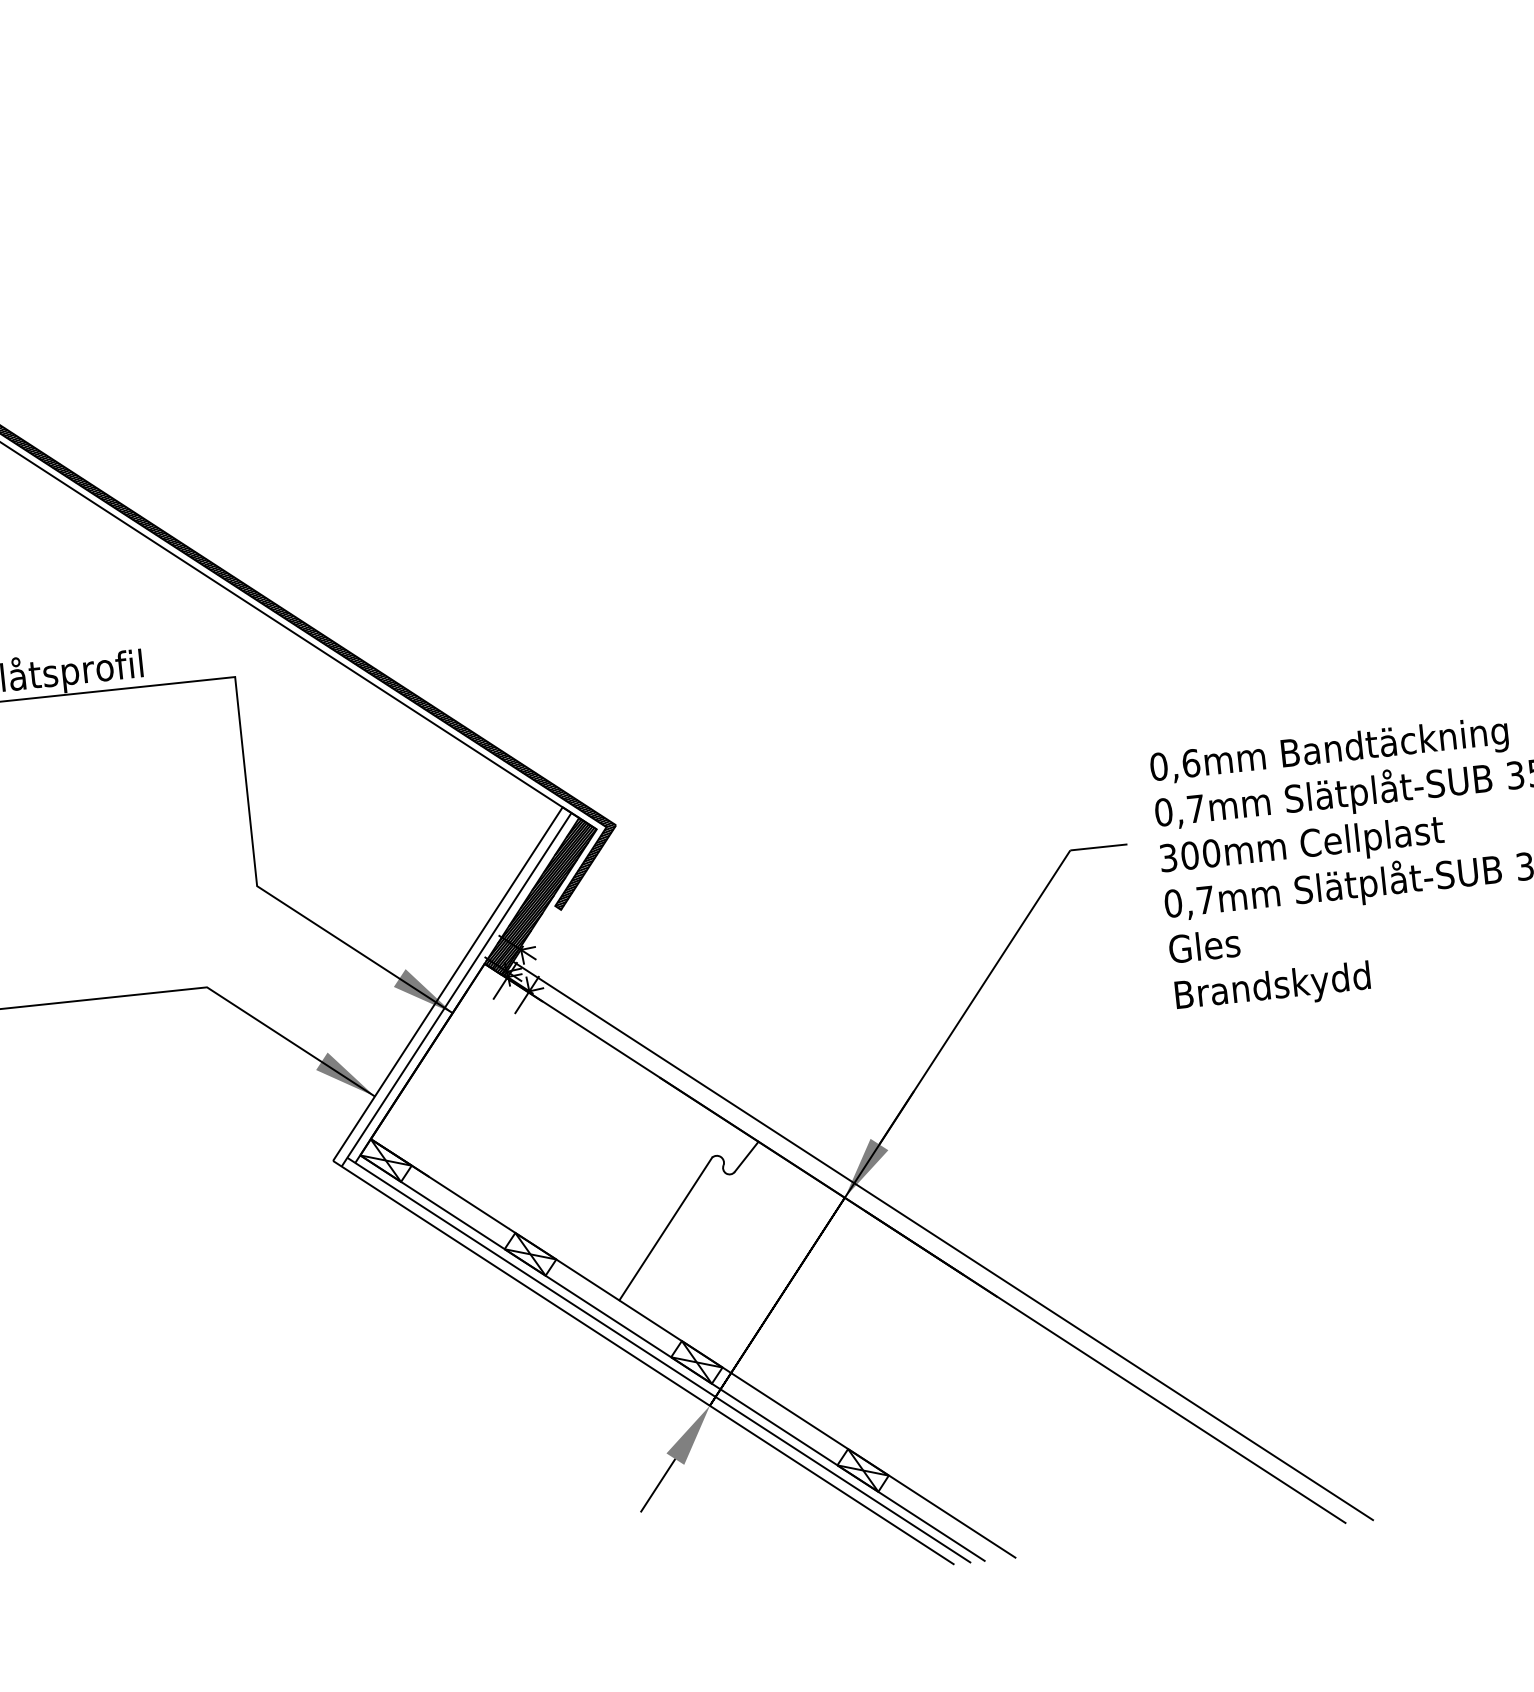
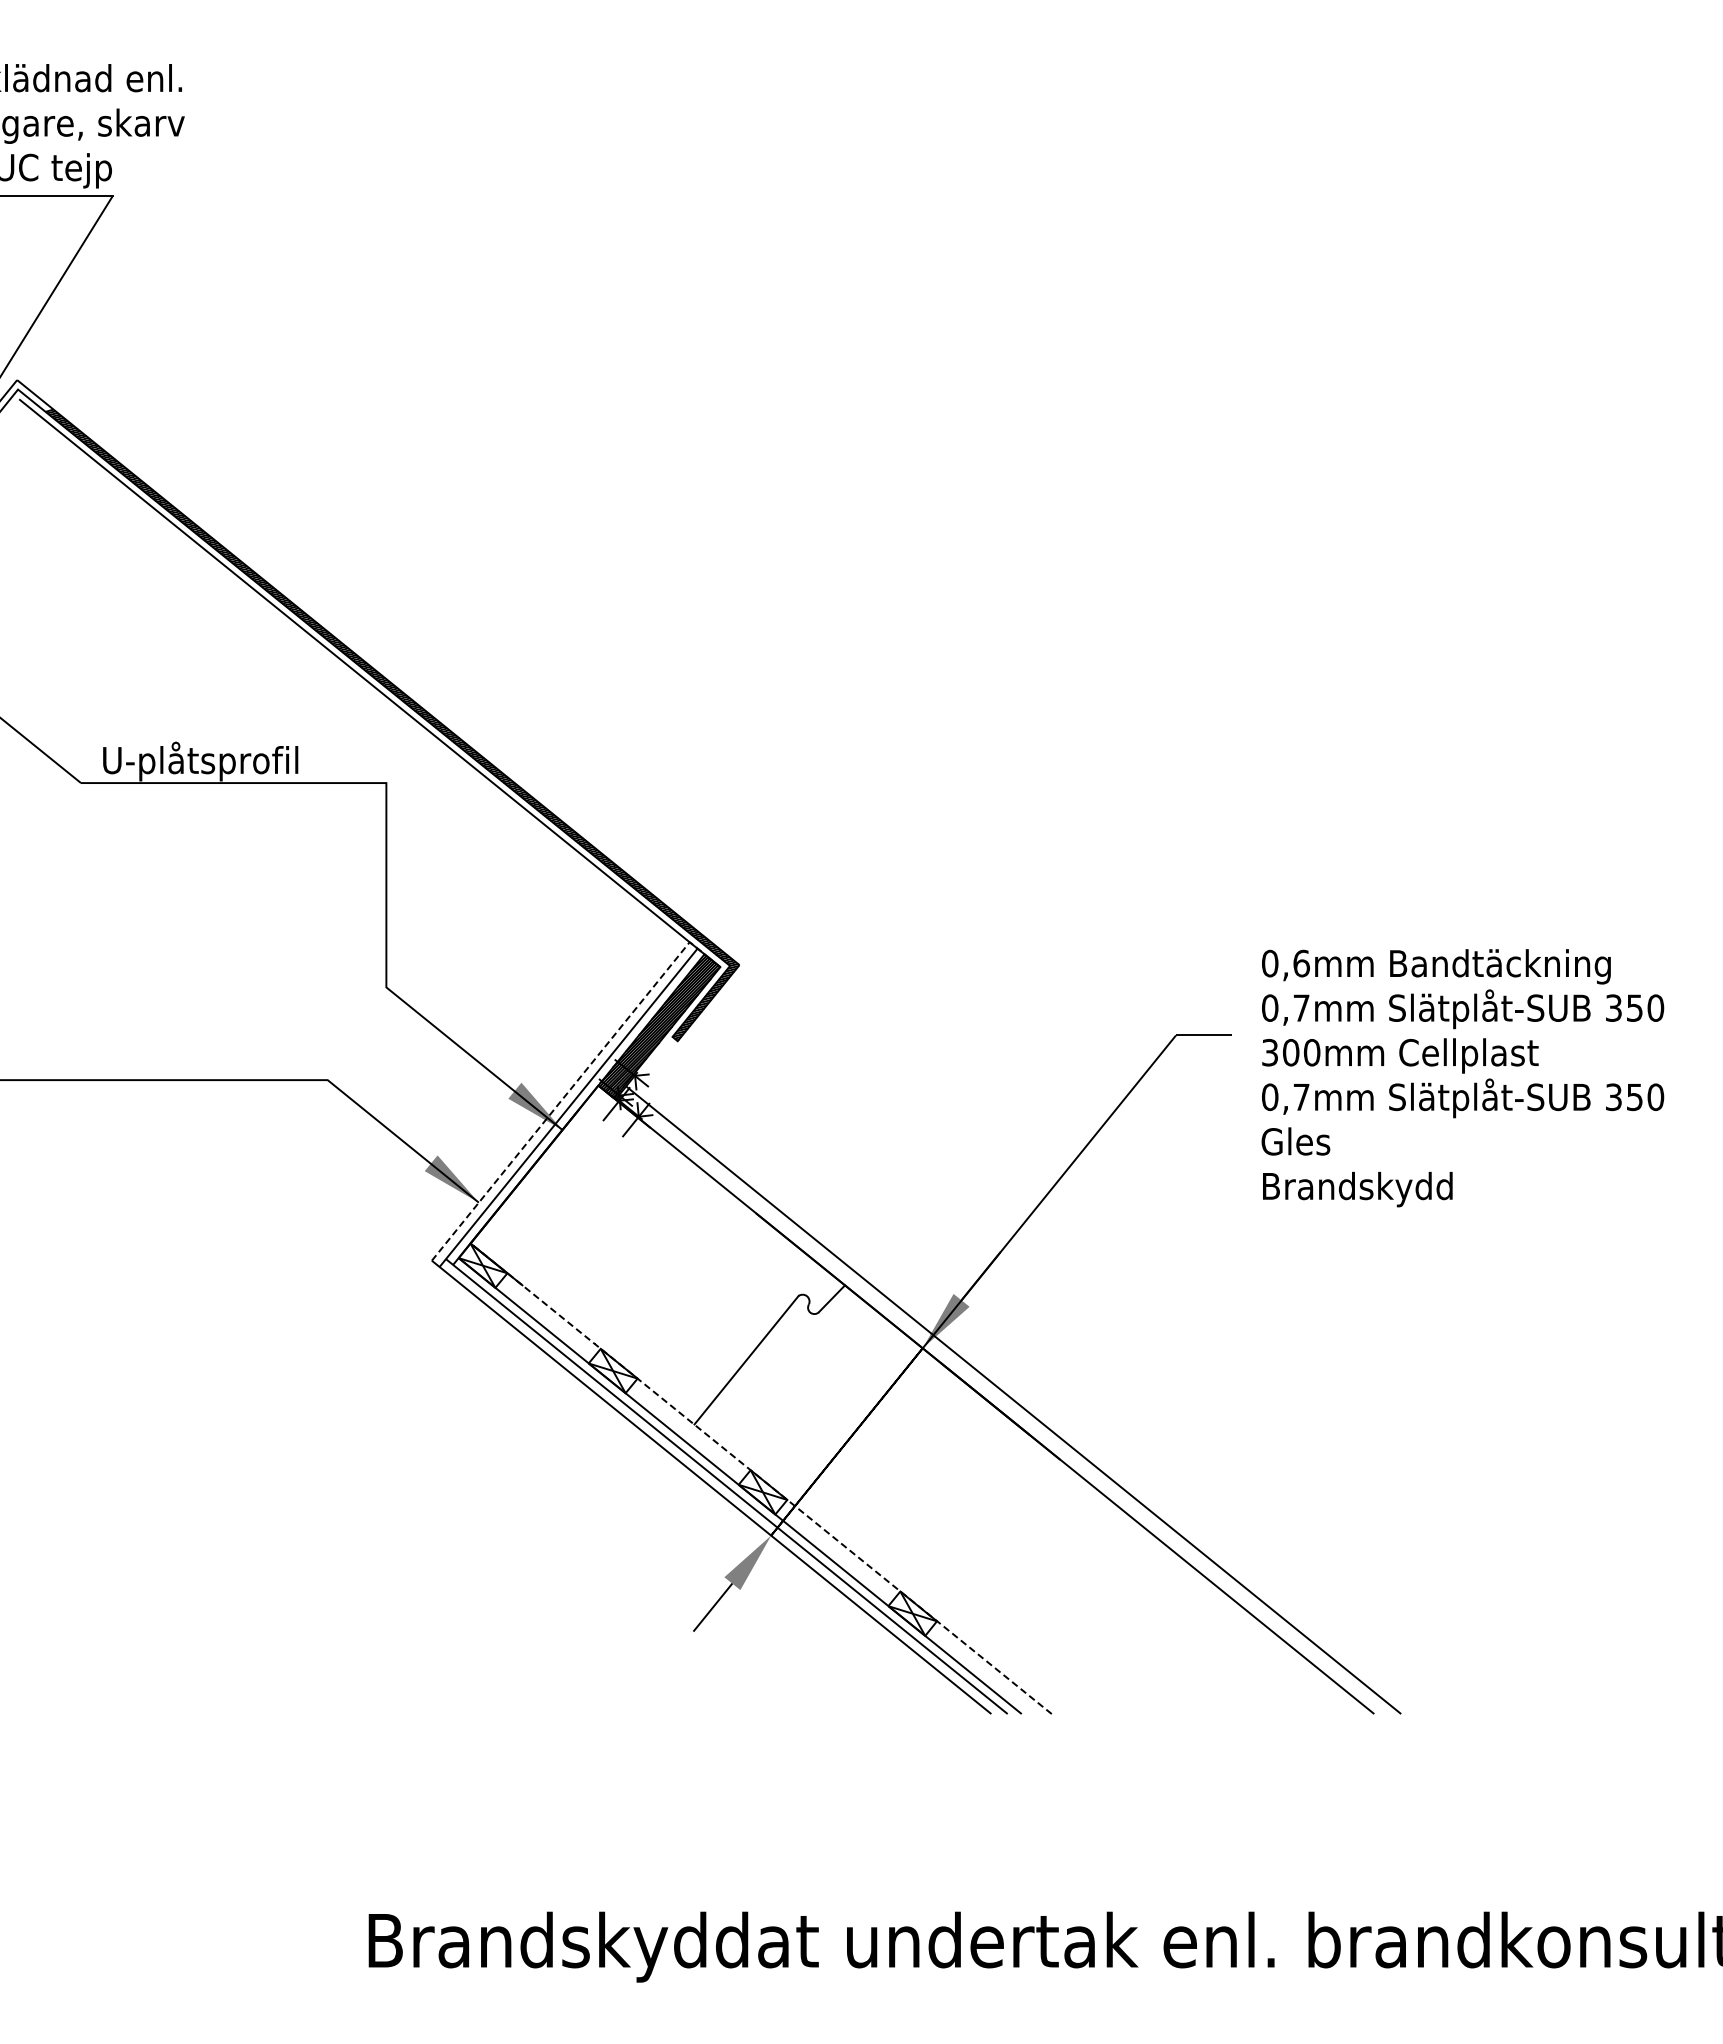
line: (453, 974) -> (567, 1092), solid -> dashed
line: (693, 1348) -> (761, 1478), solid -> dashed

